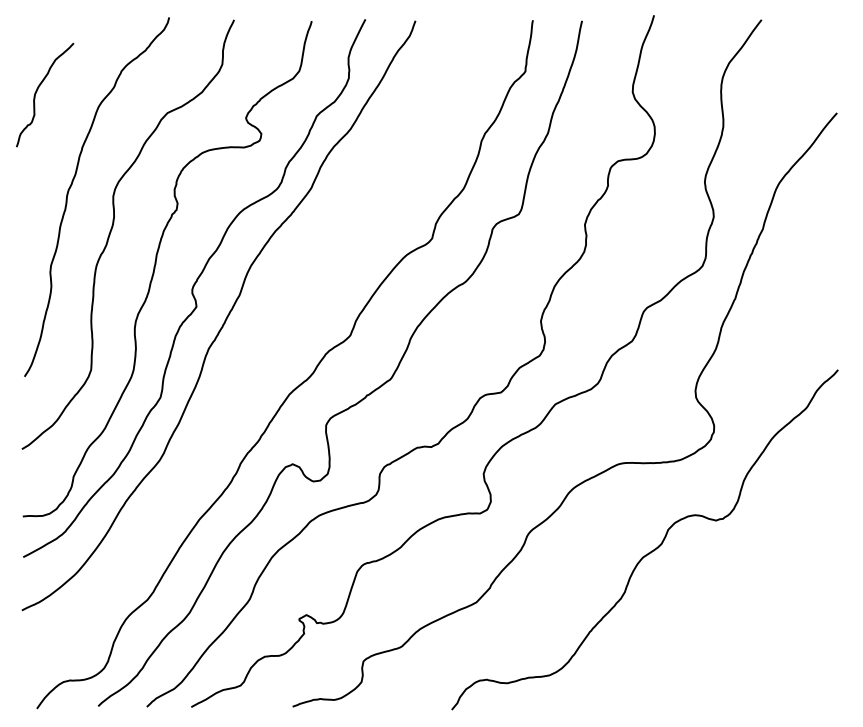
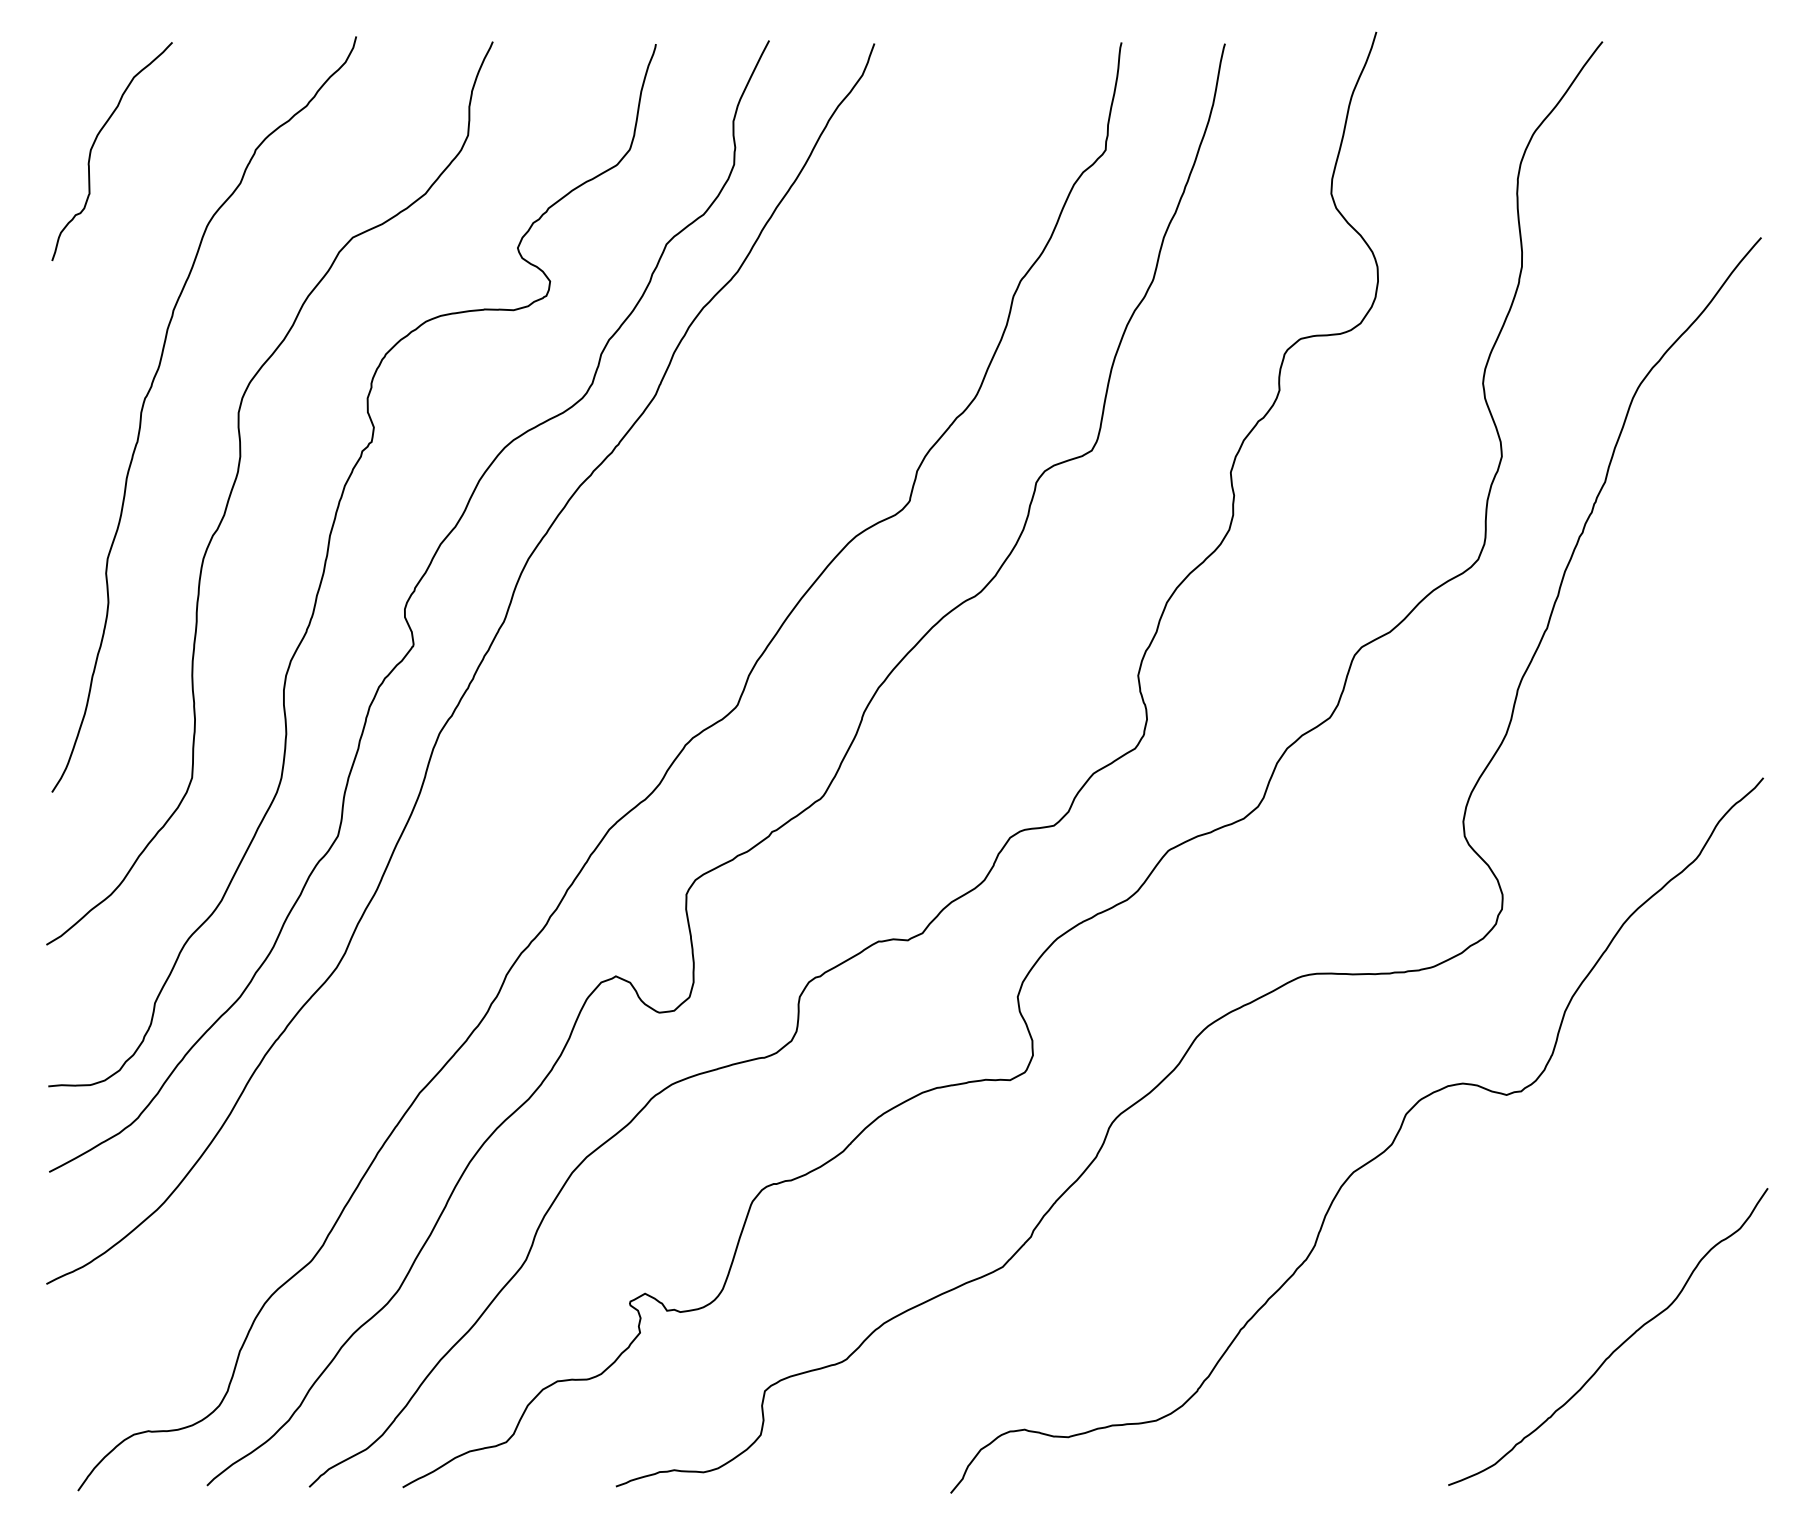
curve: (37, 91) -> (95, 143), moved
curve: (767, 640) -> (1614, 1347), added

